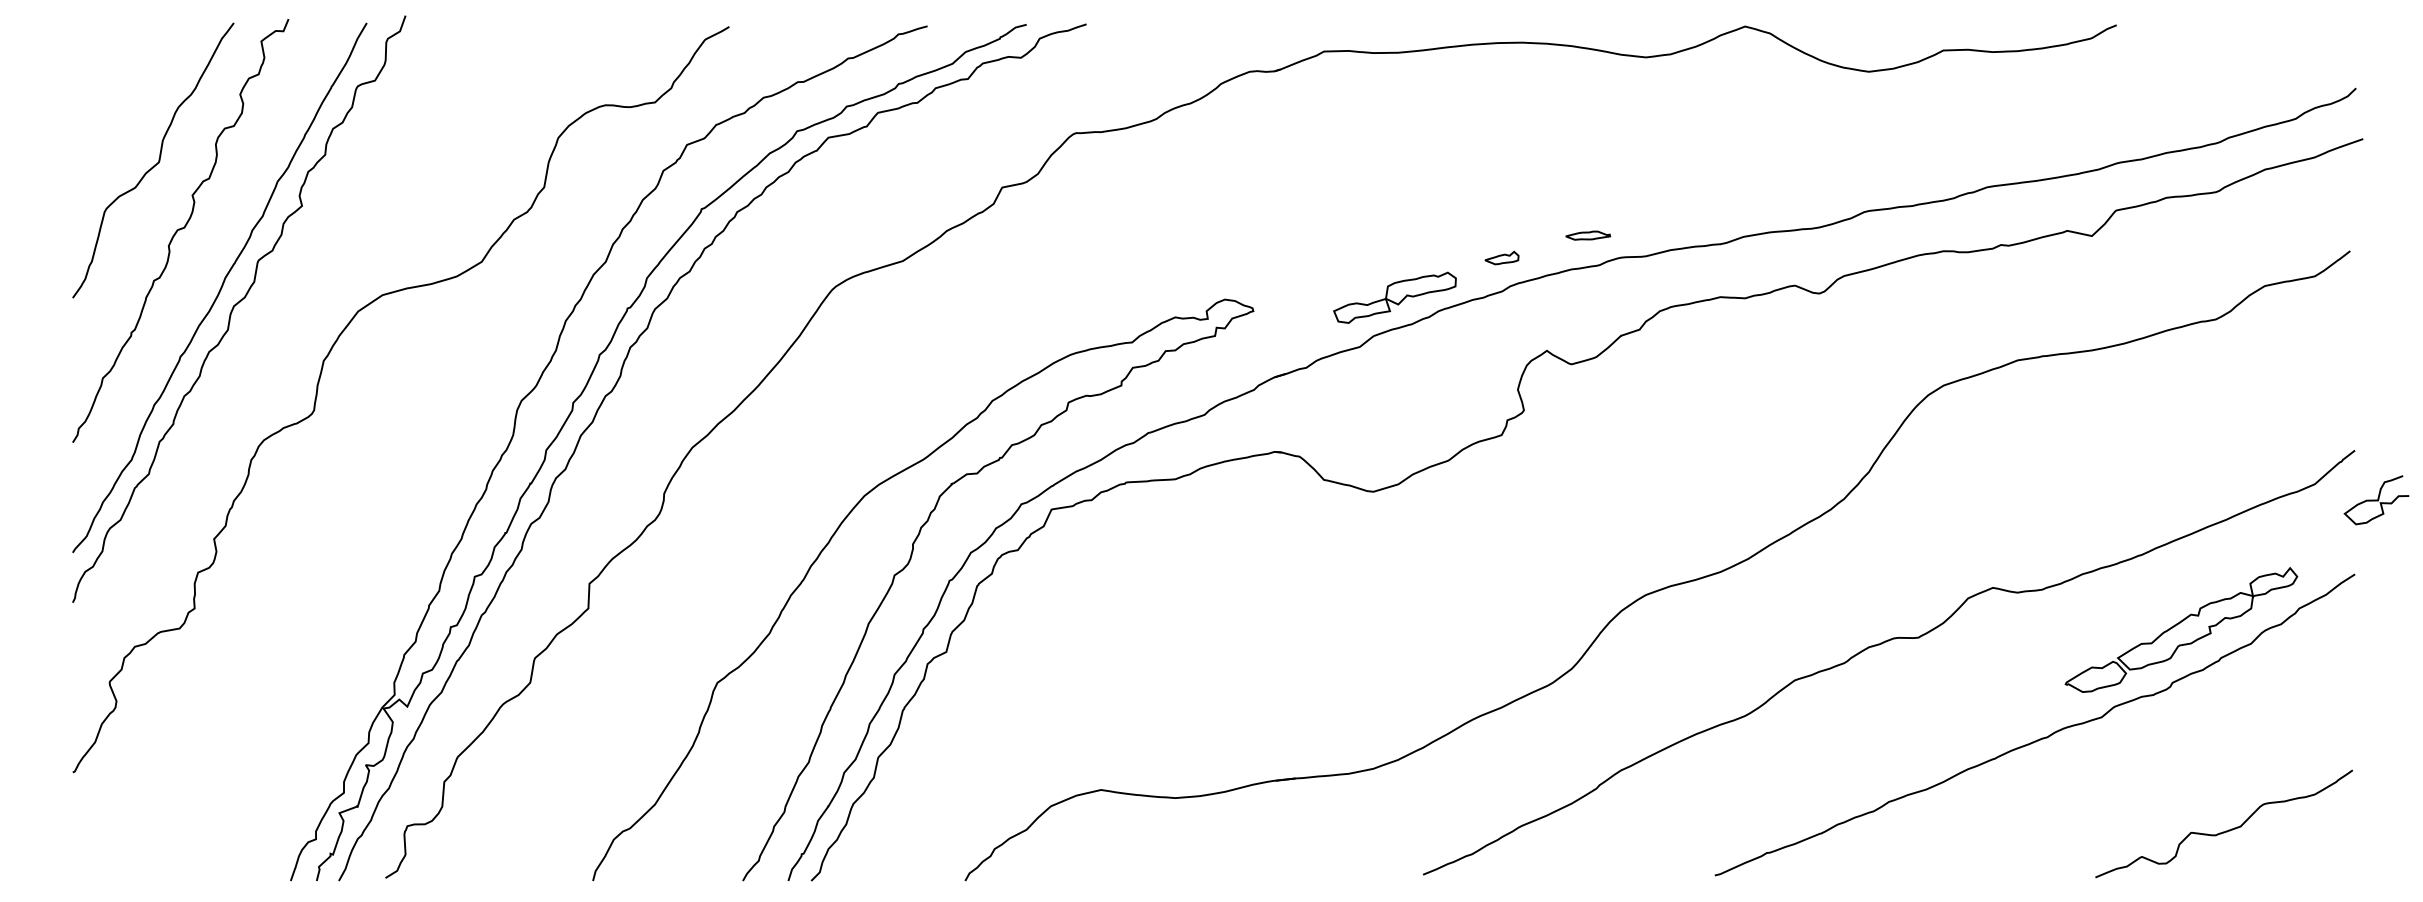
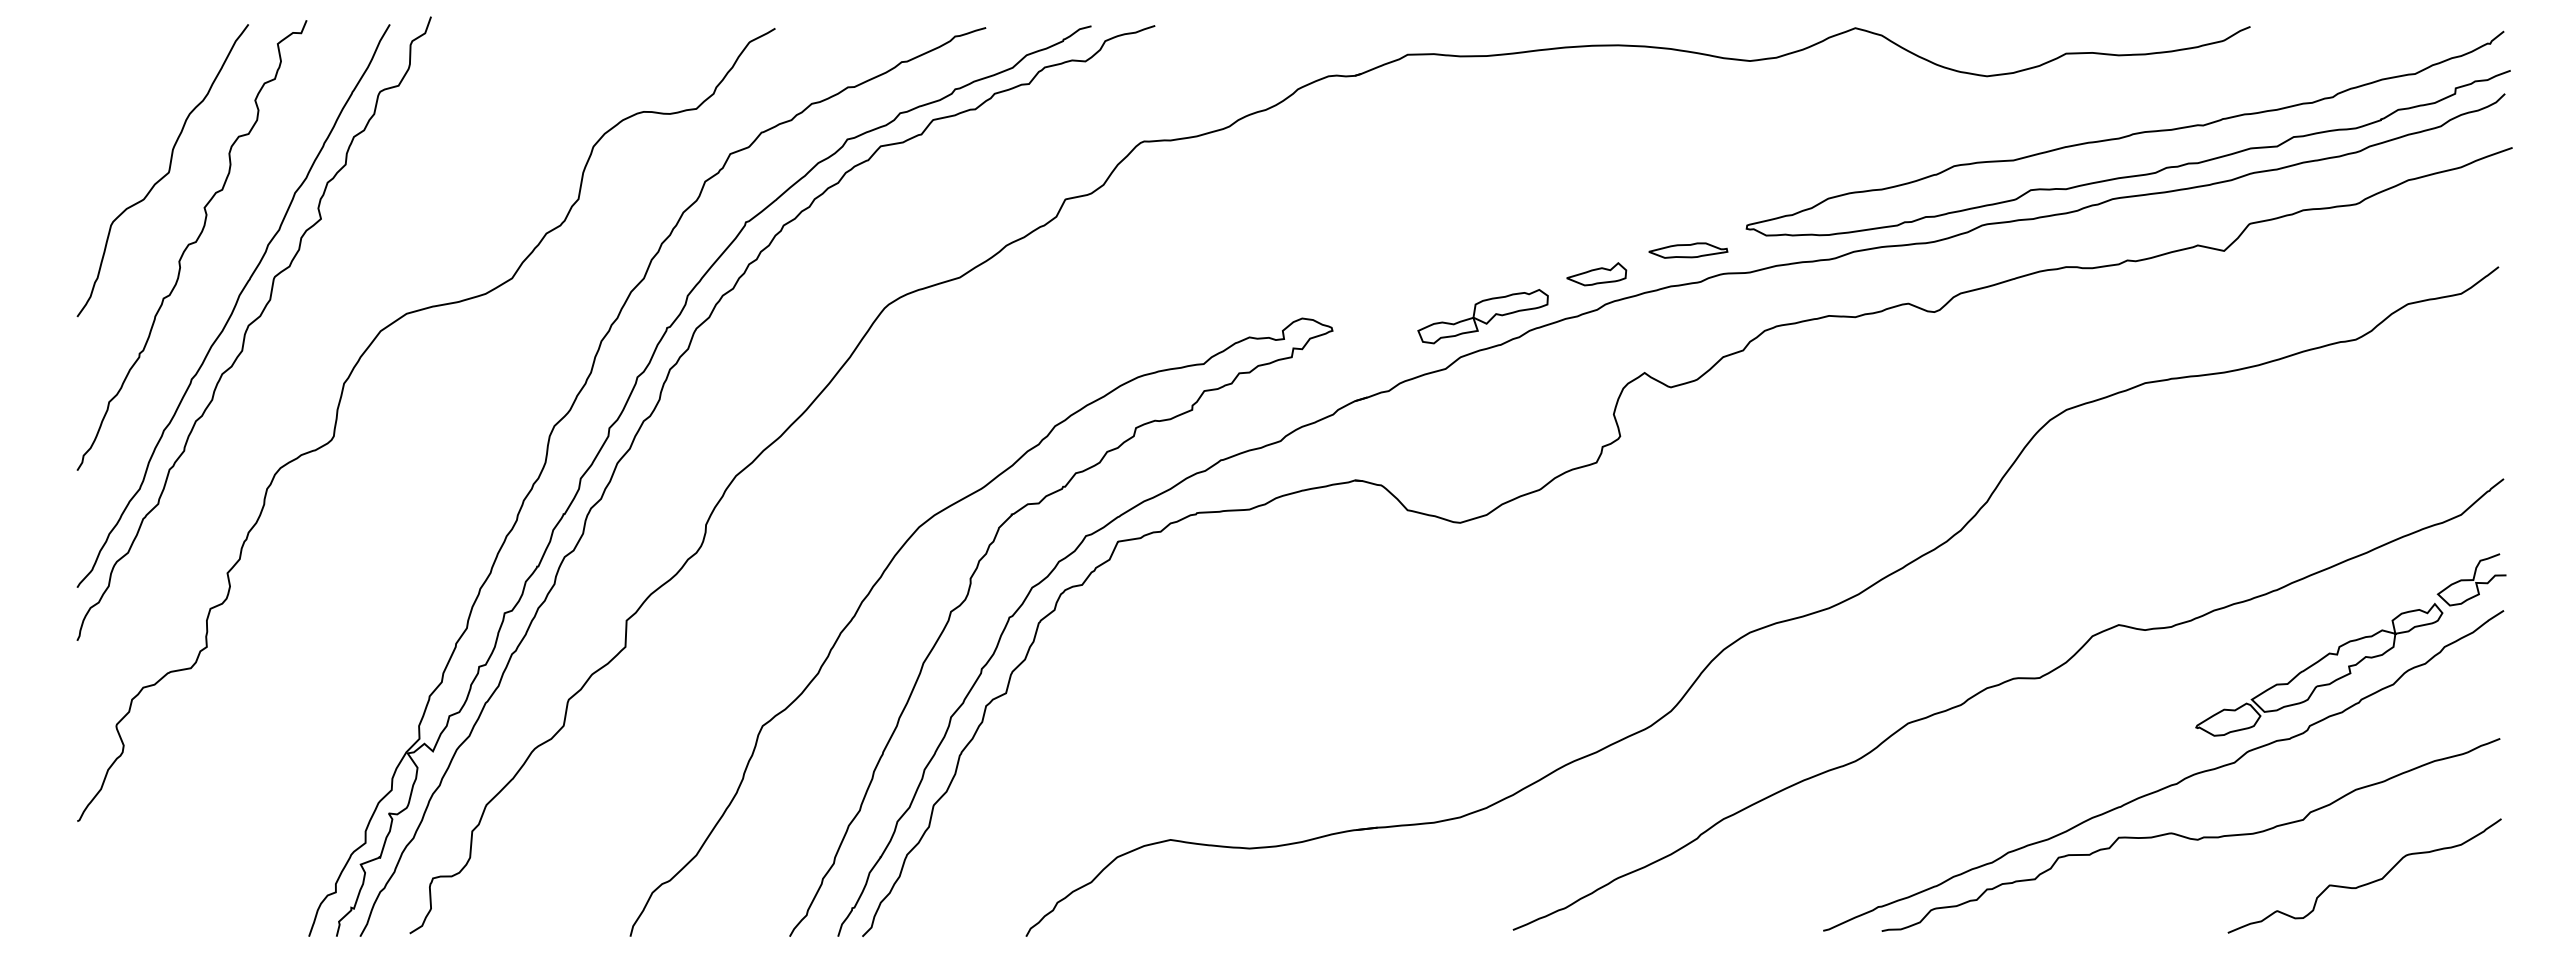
curve: (2001, 127) -> (2127, 135), added
part: (1588, 235) -> (1688, 250), size x1.67
part: (1501, 258) -> (1596, 274), size x1.67
curve: (2376, 499) -> (2471, 579), moved
curve: (2060, 787) -> (2190, 837), added

